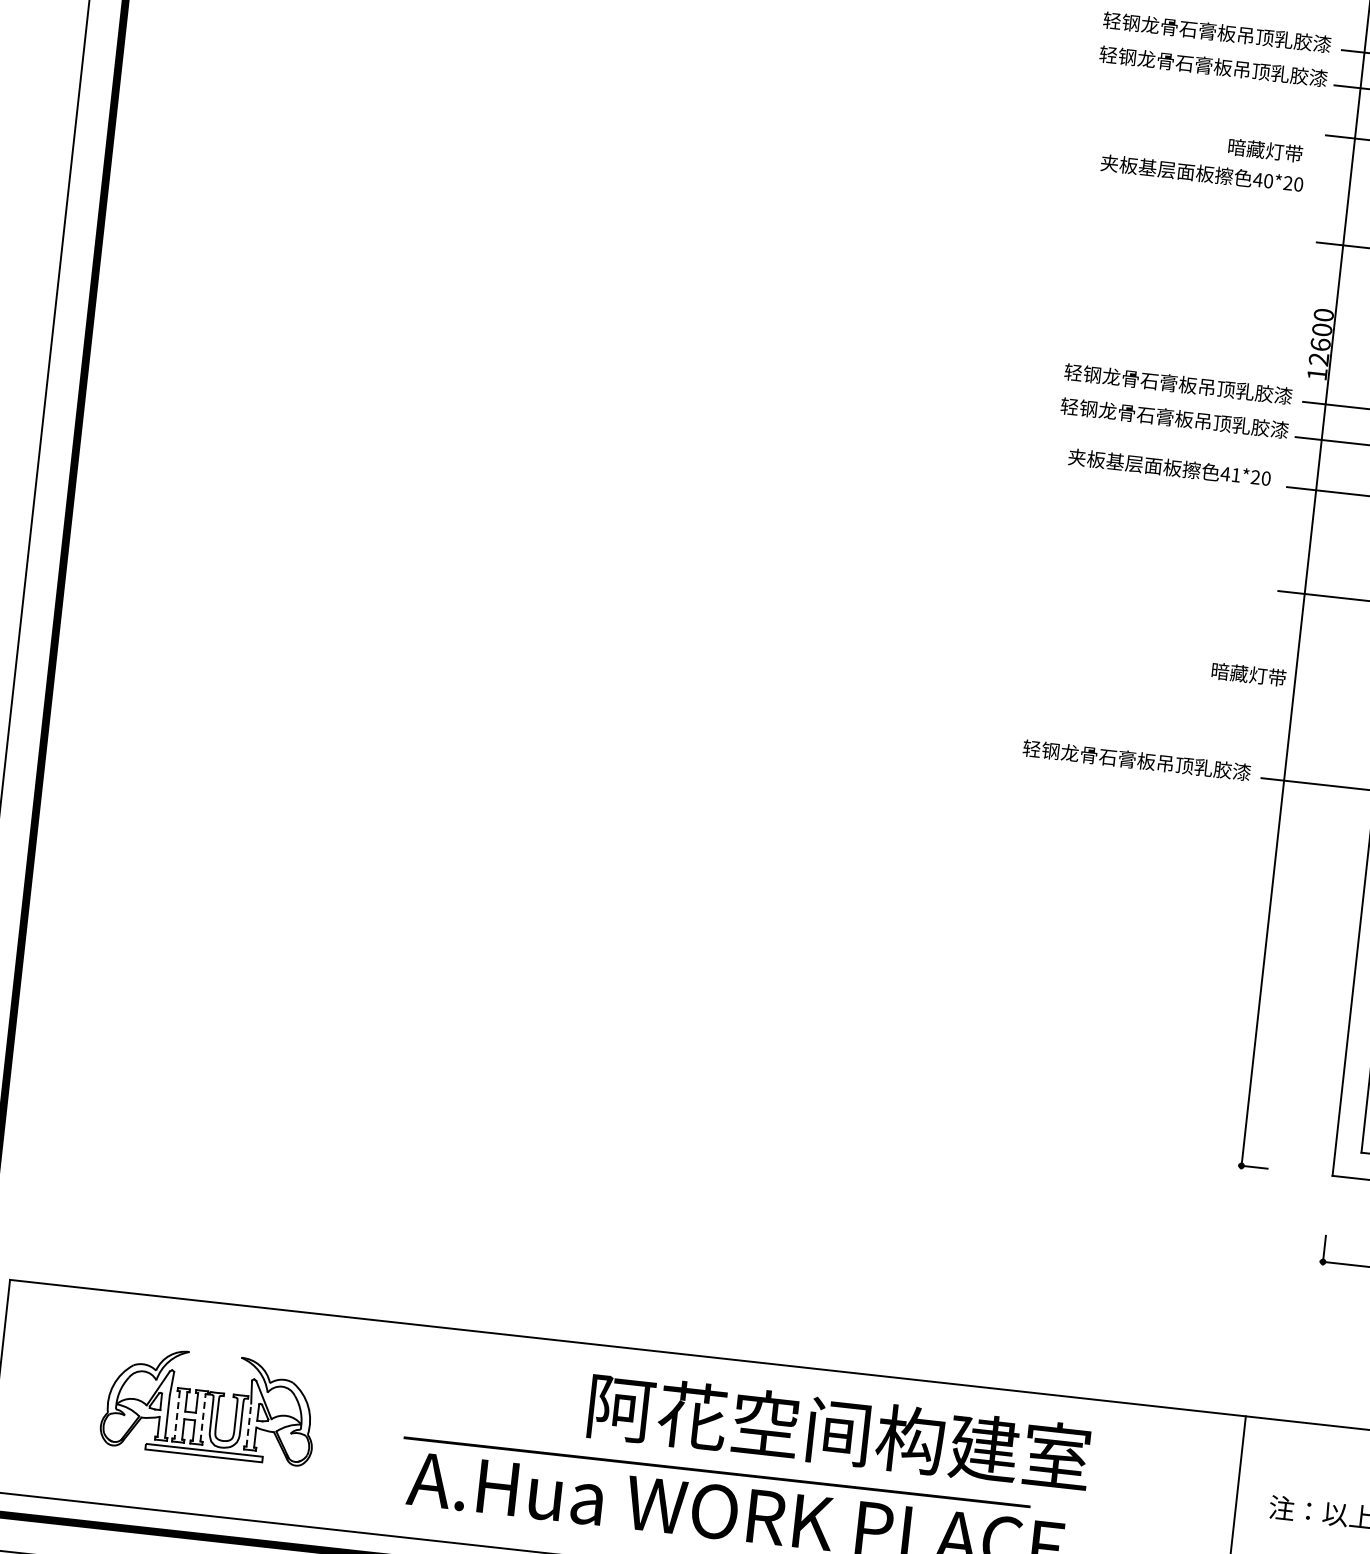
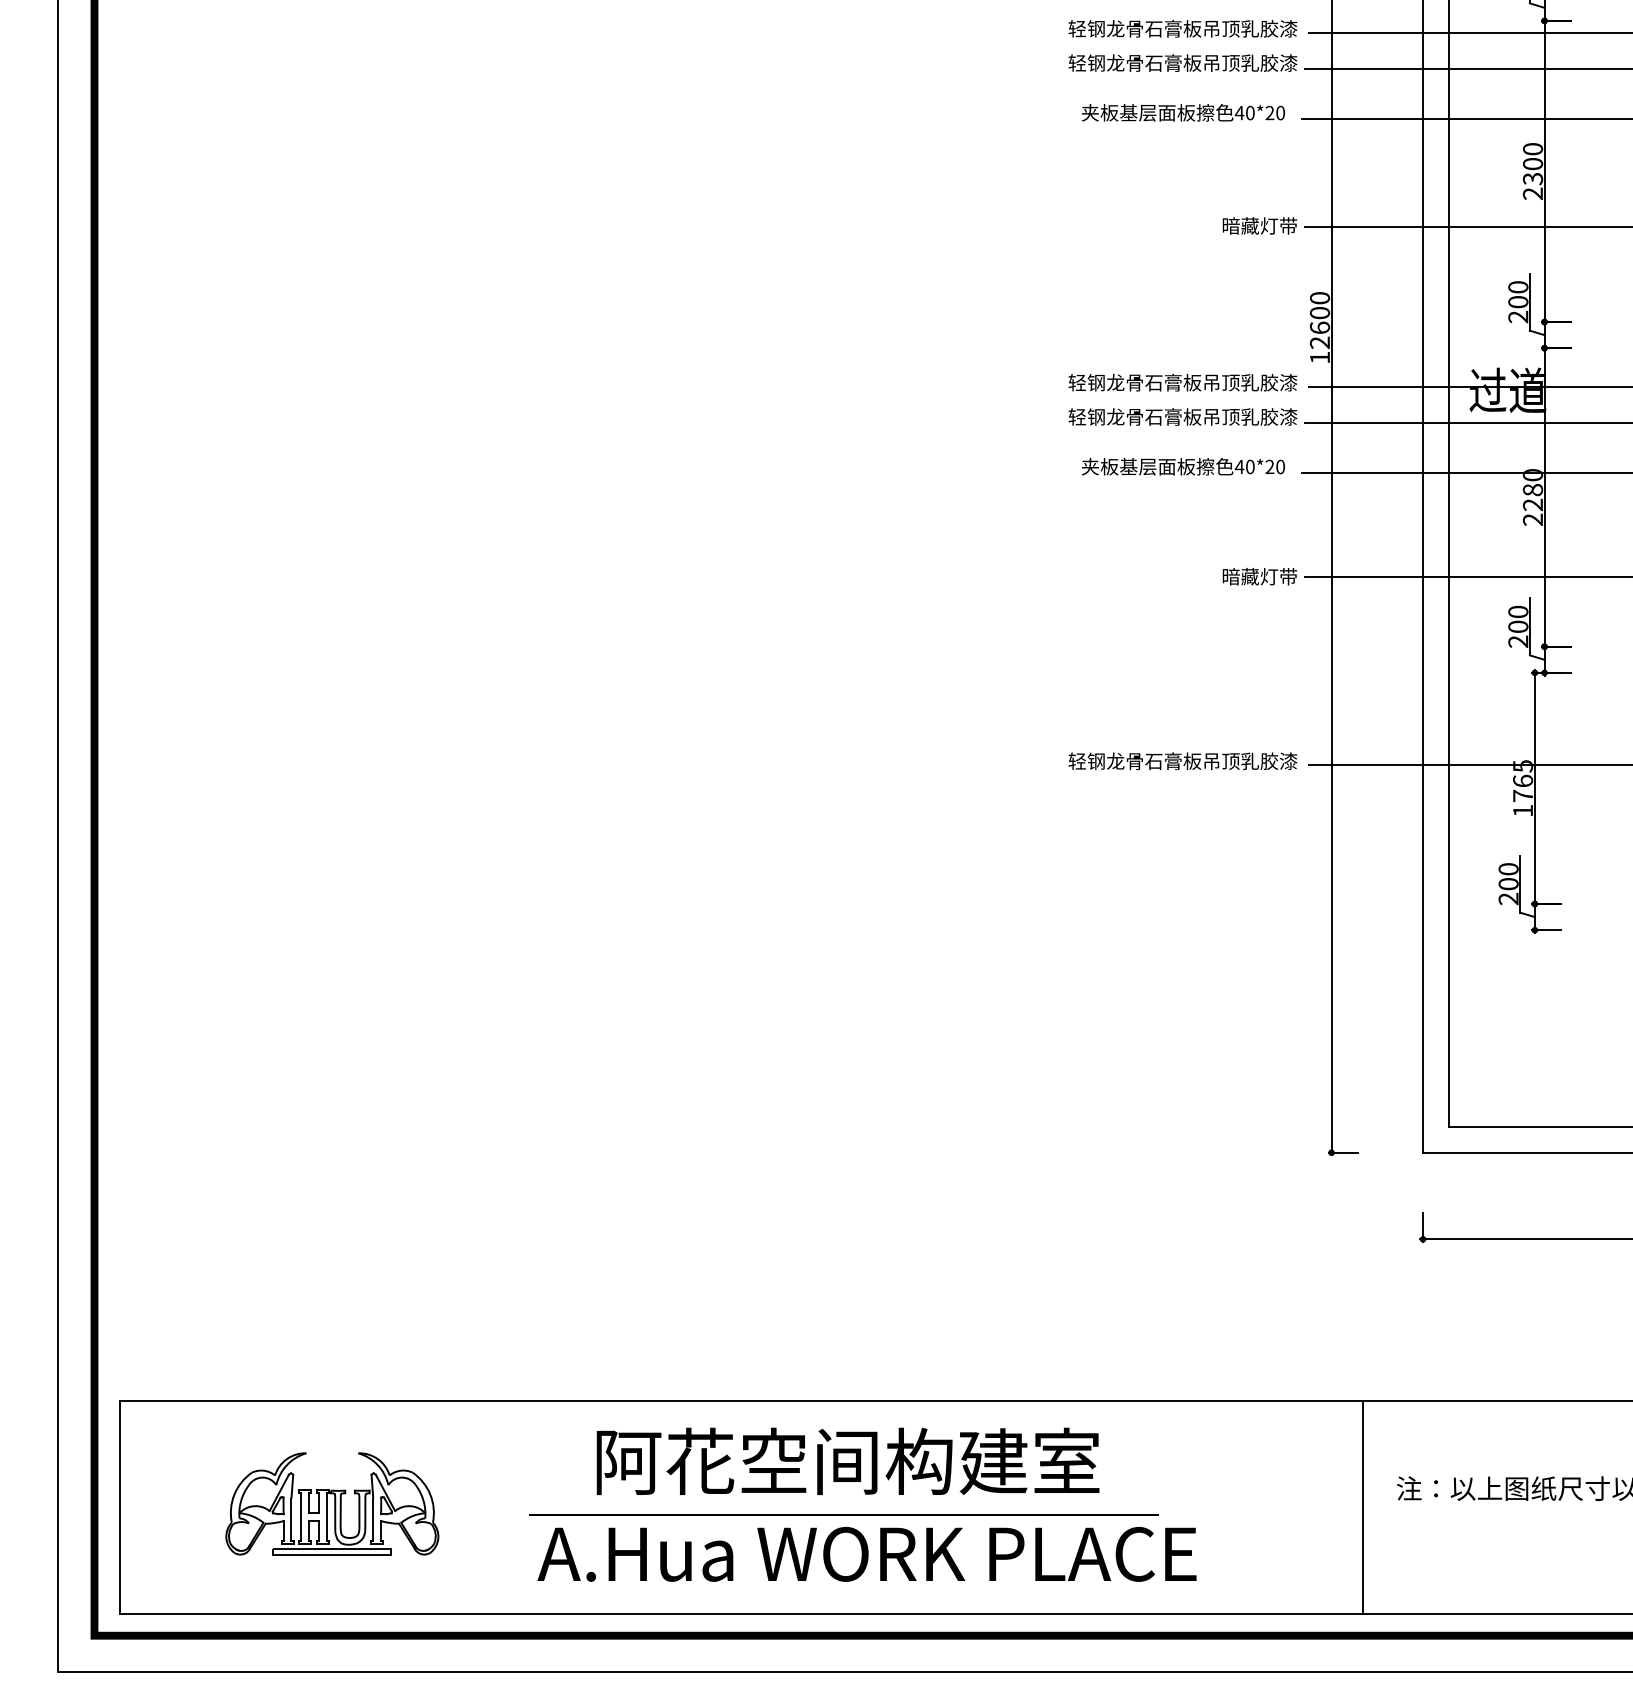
text: (1265, 150) -> (1259, 225), moved
text: (1202, 173) -> (1183, 112), moved
text: (1236, 474) -> (1250, 466), 41*20 -> 40*20
text: (1248, 674) -> (1259, 576), moved
line: (176, 1415) -> (300, 1517), dashed -> solid
line: (202, 1418) -> (326, 1517), dashed -> solid
line: (249, 1425) -> (373, 1519), dashed -> solid
text: (839, 1430) -> (847, 1460), moved

